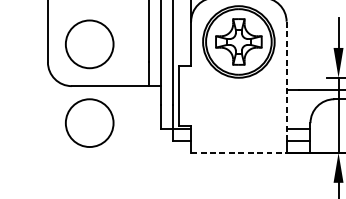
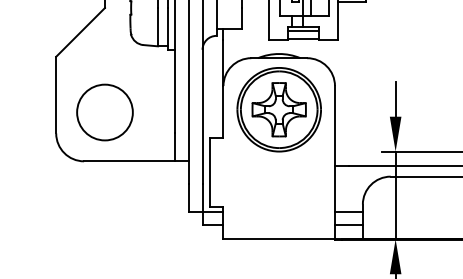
line: (286, 81) -> (334, 155), dashed -> solid
circle: (89, 123) -> (104, 204), removed
line: (239, 153) -> (279, 239), dashed -> solid

